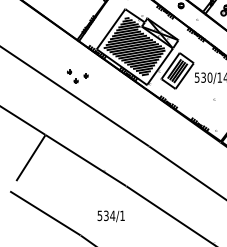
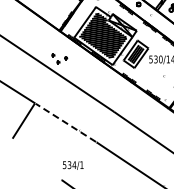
line: (85, 160) -> (65, 122), solid -> dashed
line: (44, 212) -> (34, 162), removed
text: (110, 216) -> (72, 165), moved

